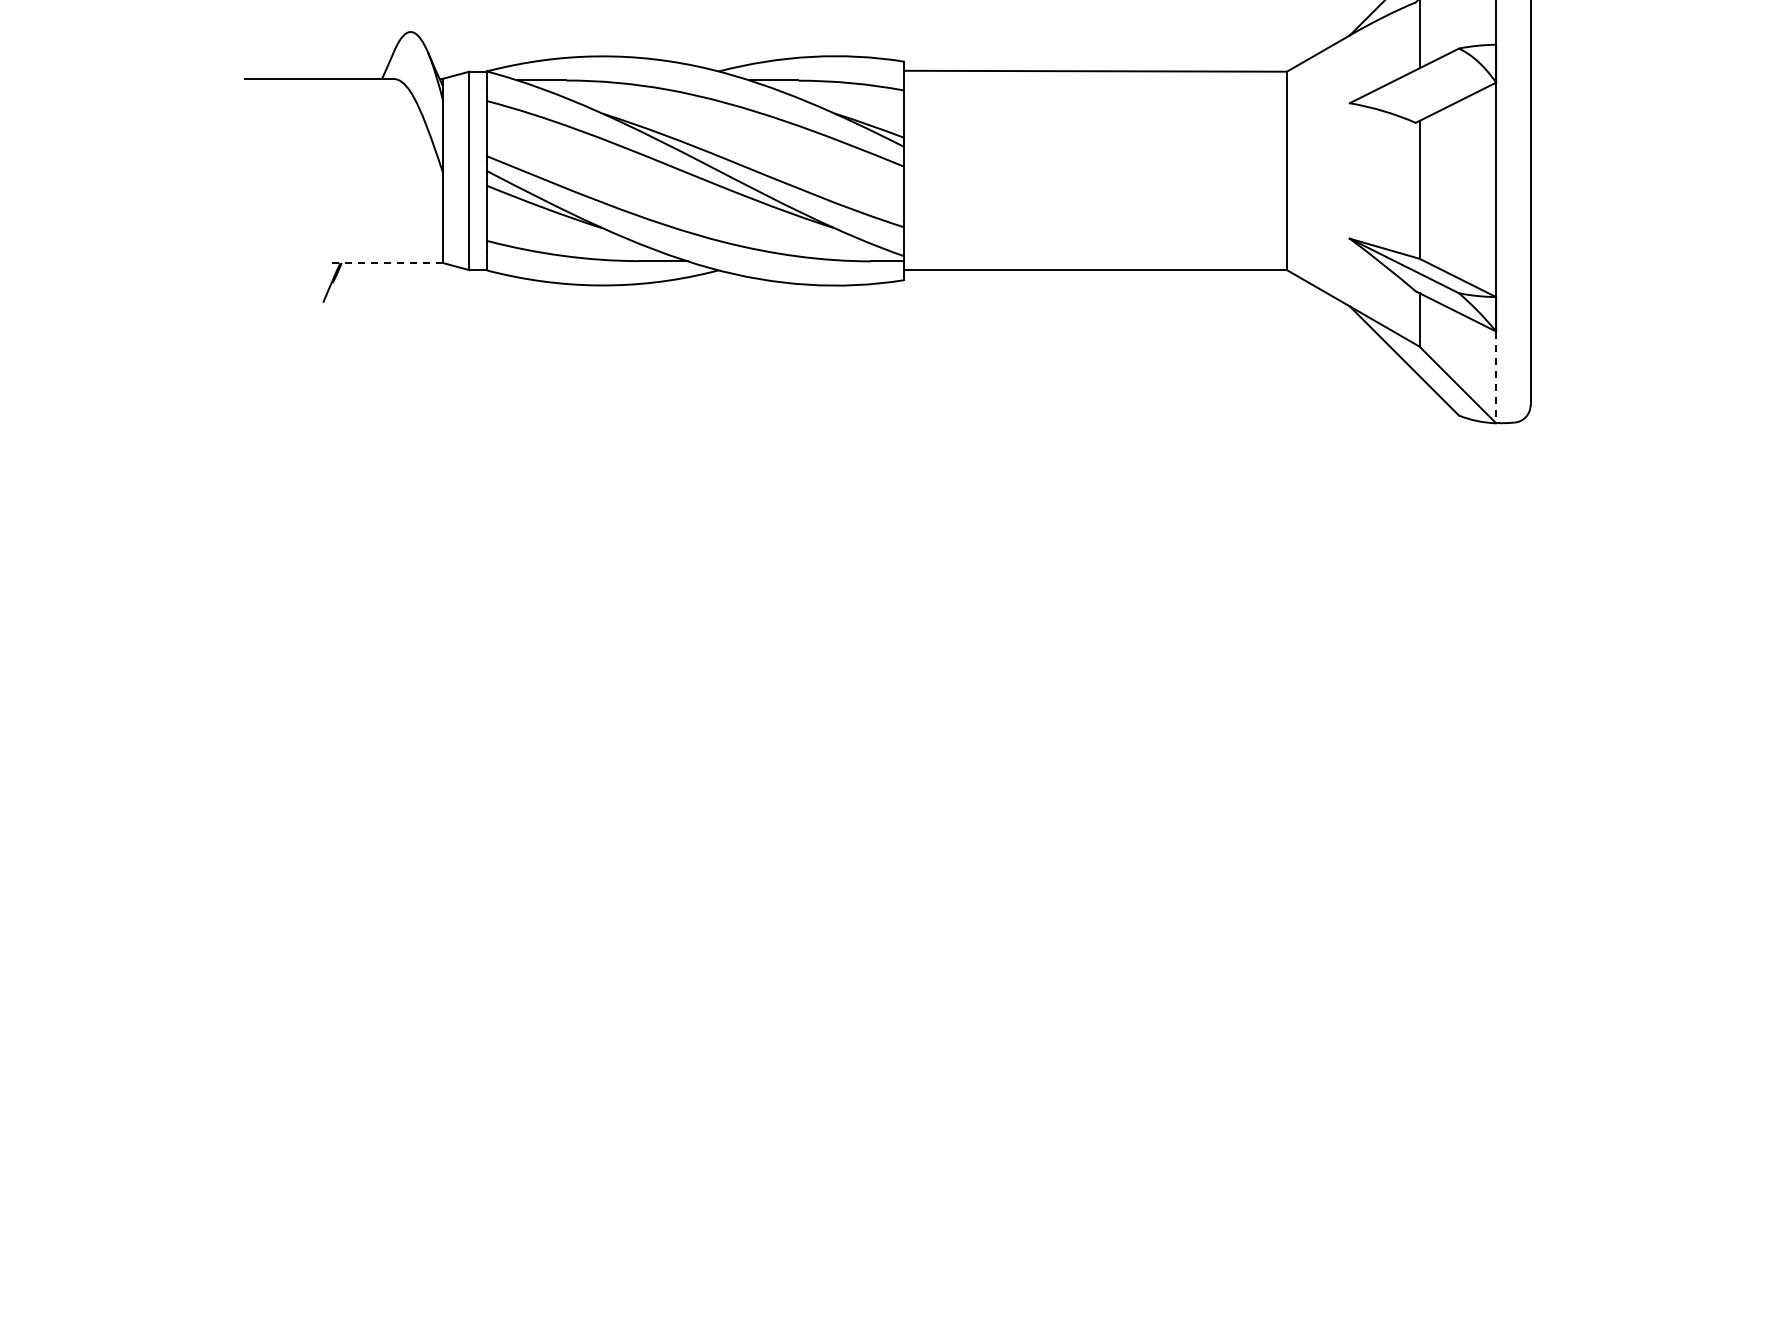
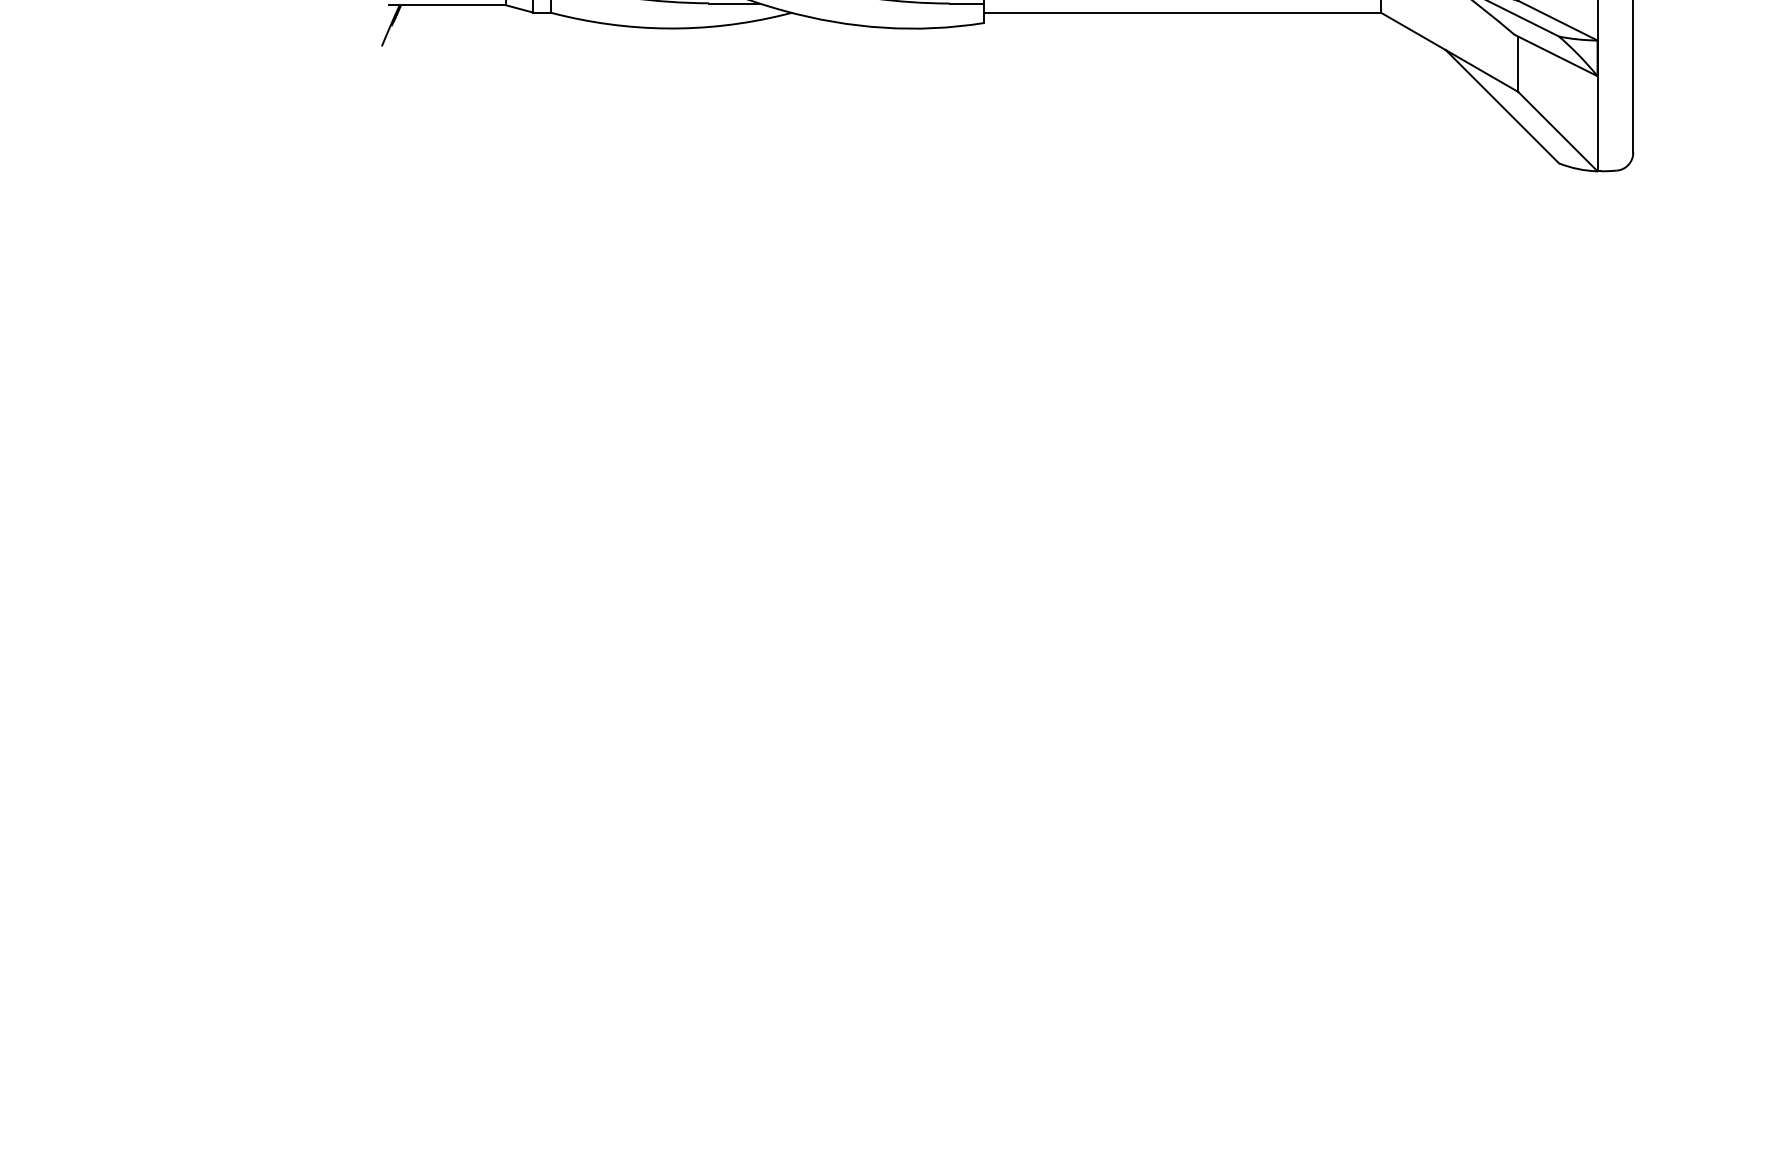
line: (386, 263) -> (447, 5), dashed -> solid
line: (1496, 377) -> (1597, 123), dashed -> solid

